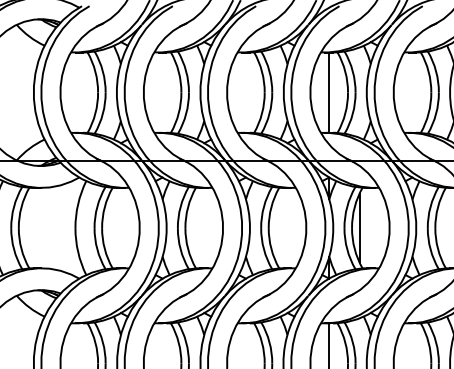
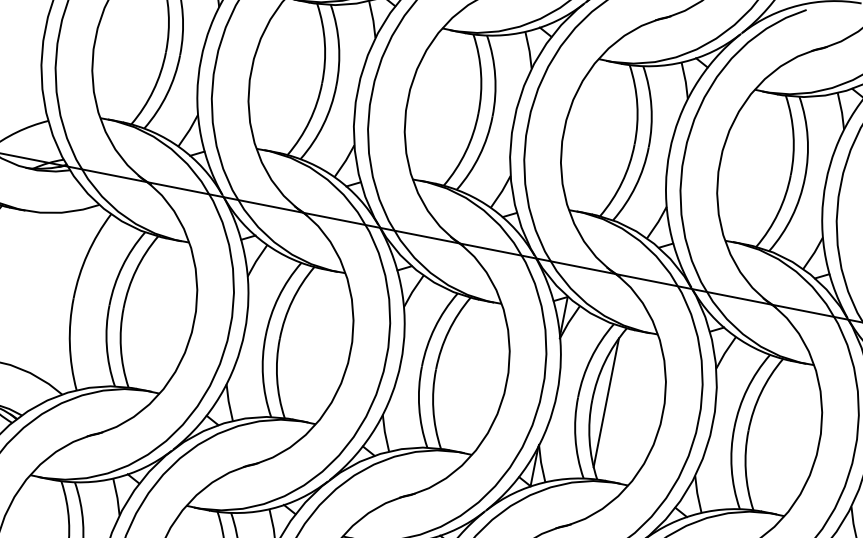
line: (329, 92) -> (599, 137), removed

